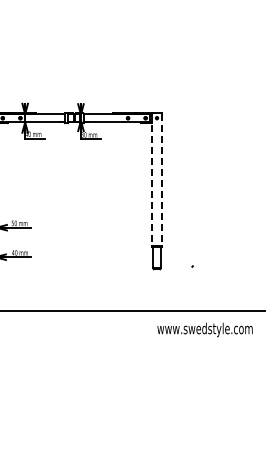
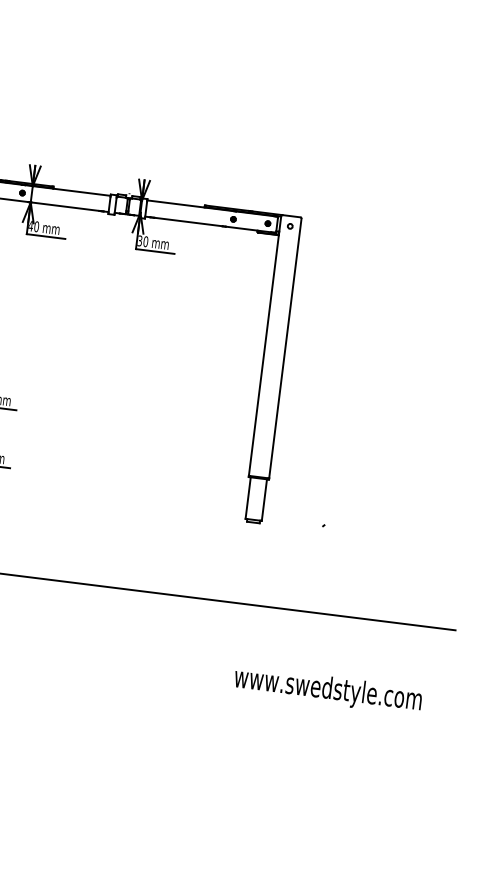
line: (151, 180) -> (264, 347), dashed -> solid
line: (162, 180) -> (285, 349), dashed -> solid
text: (204, 329) -> (327, 689), moved

